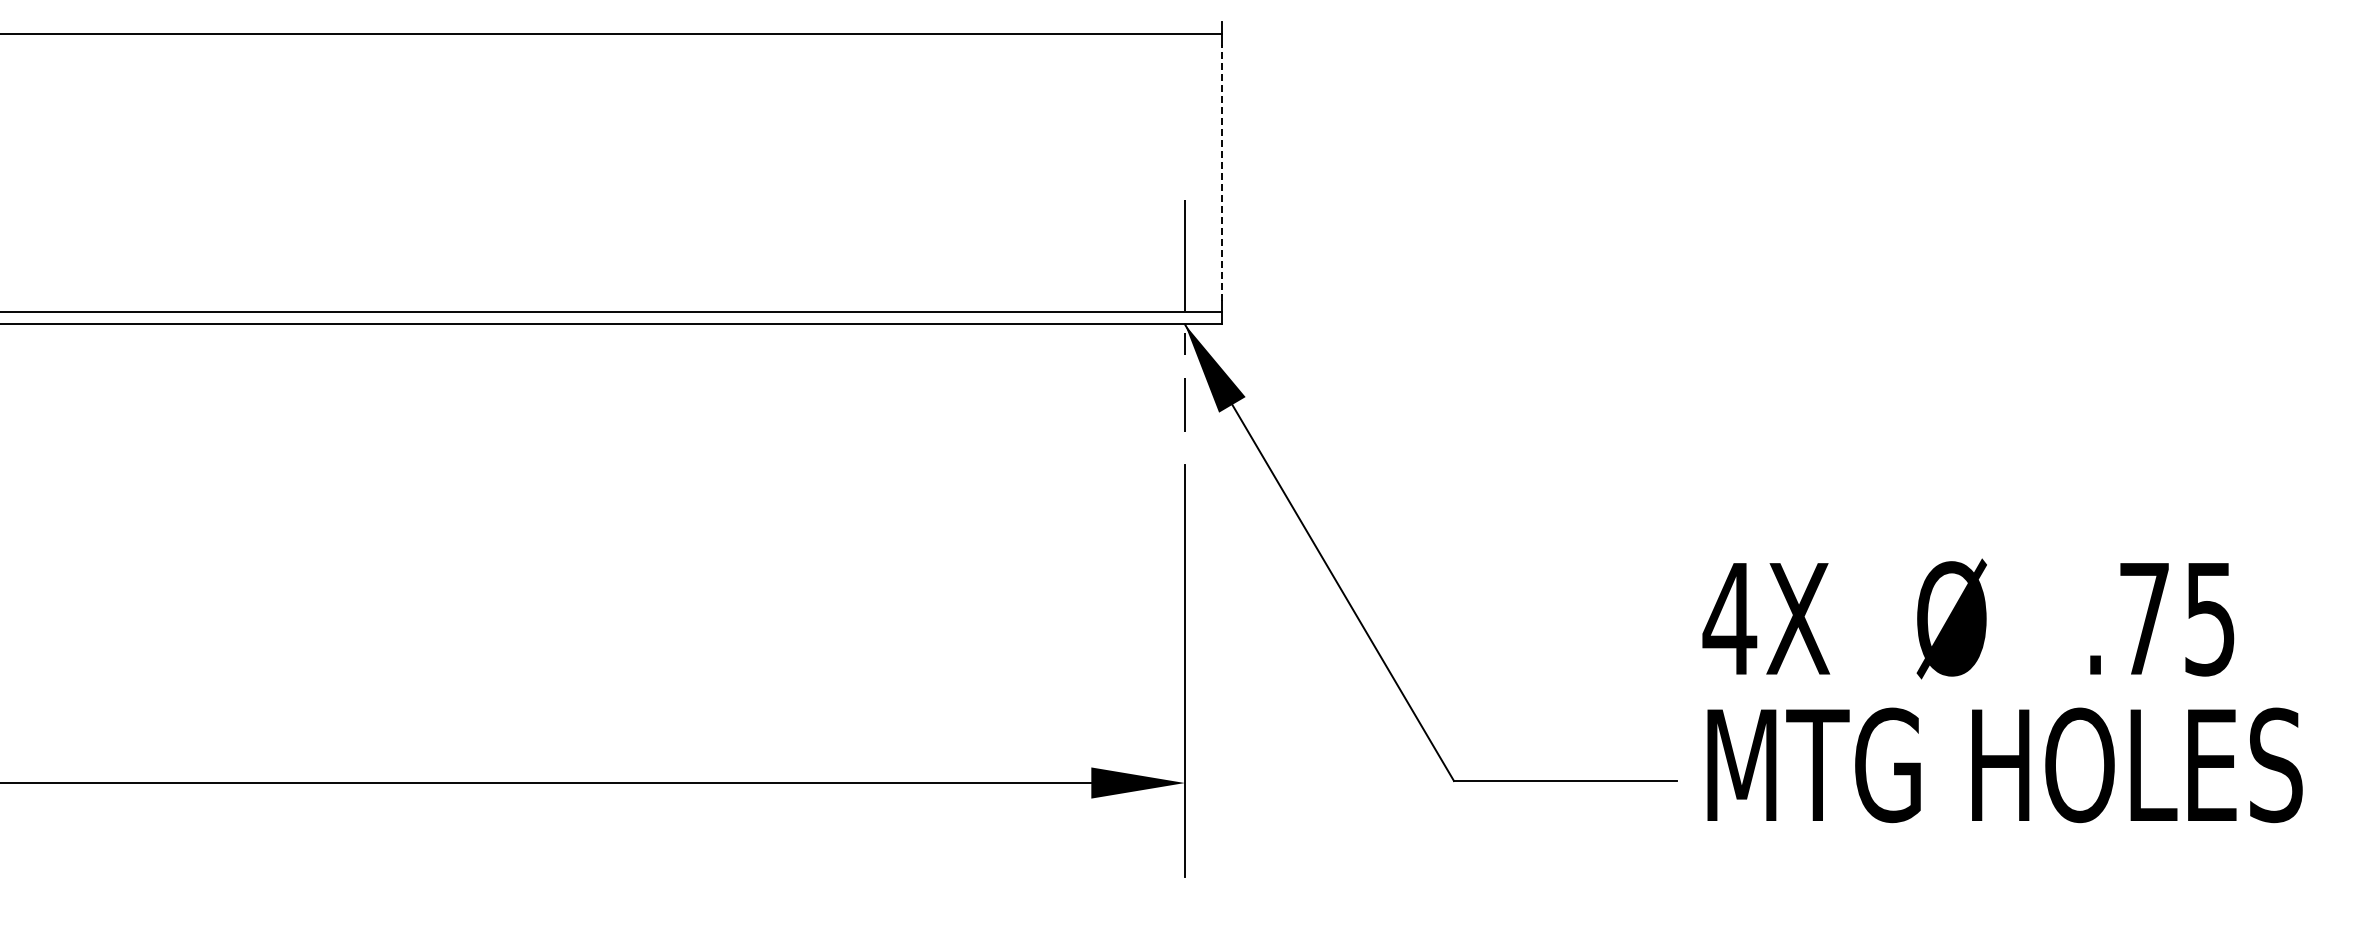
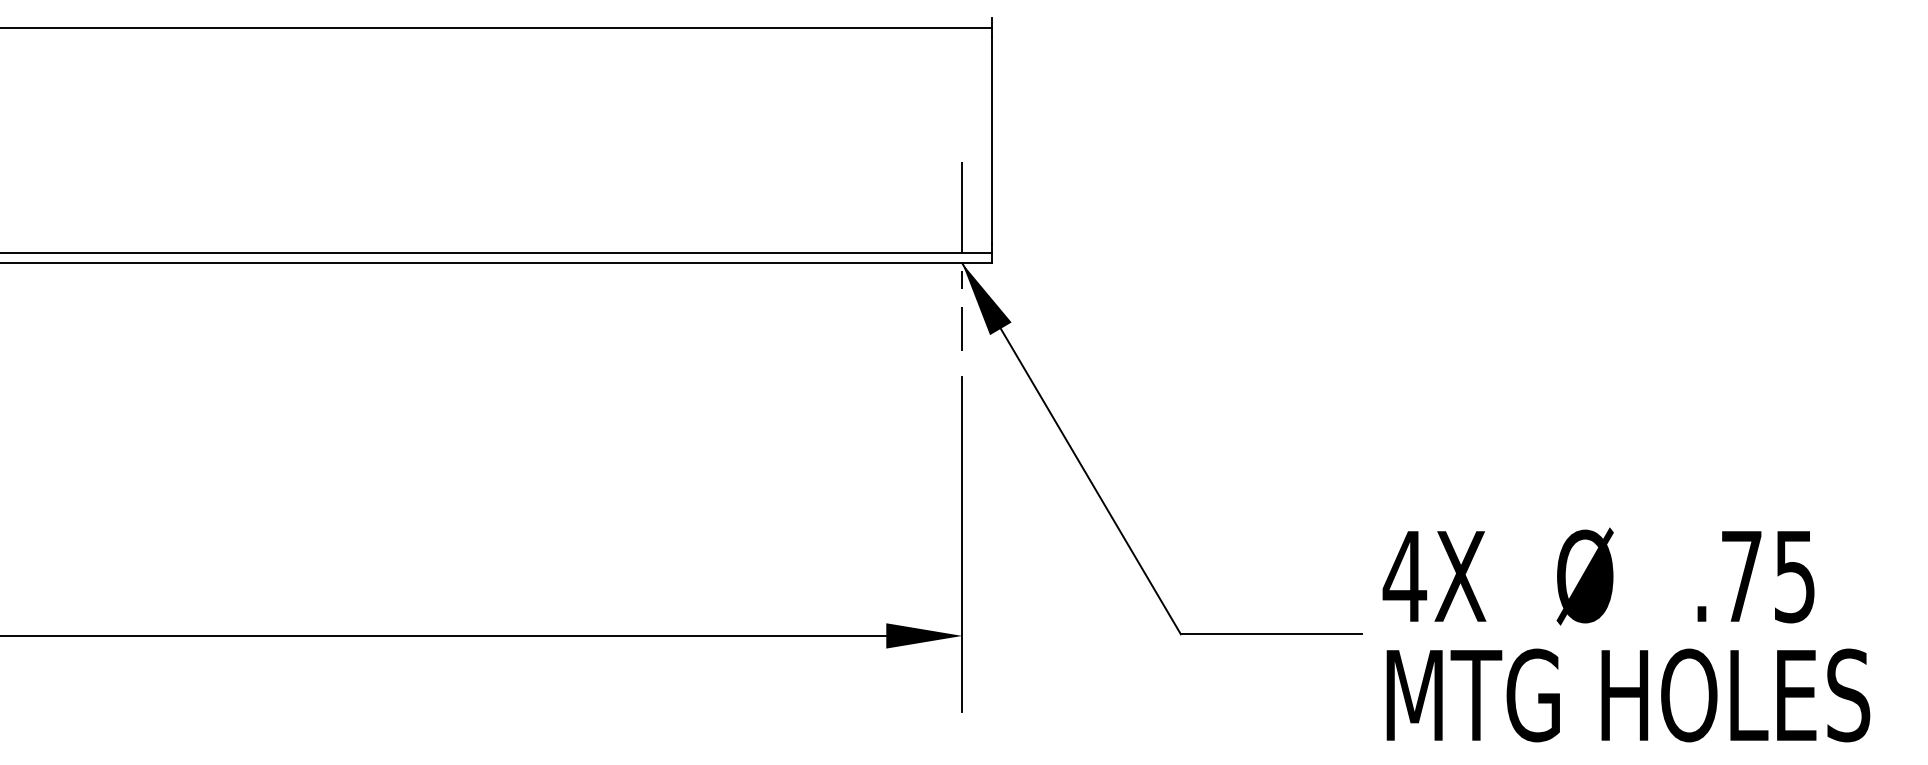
line: (1222, 173) -> (992, 140), dashed -> solid
text: (2002, 690) -> (1626, 634), moved

